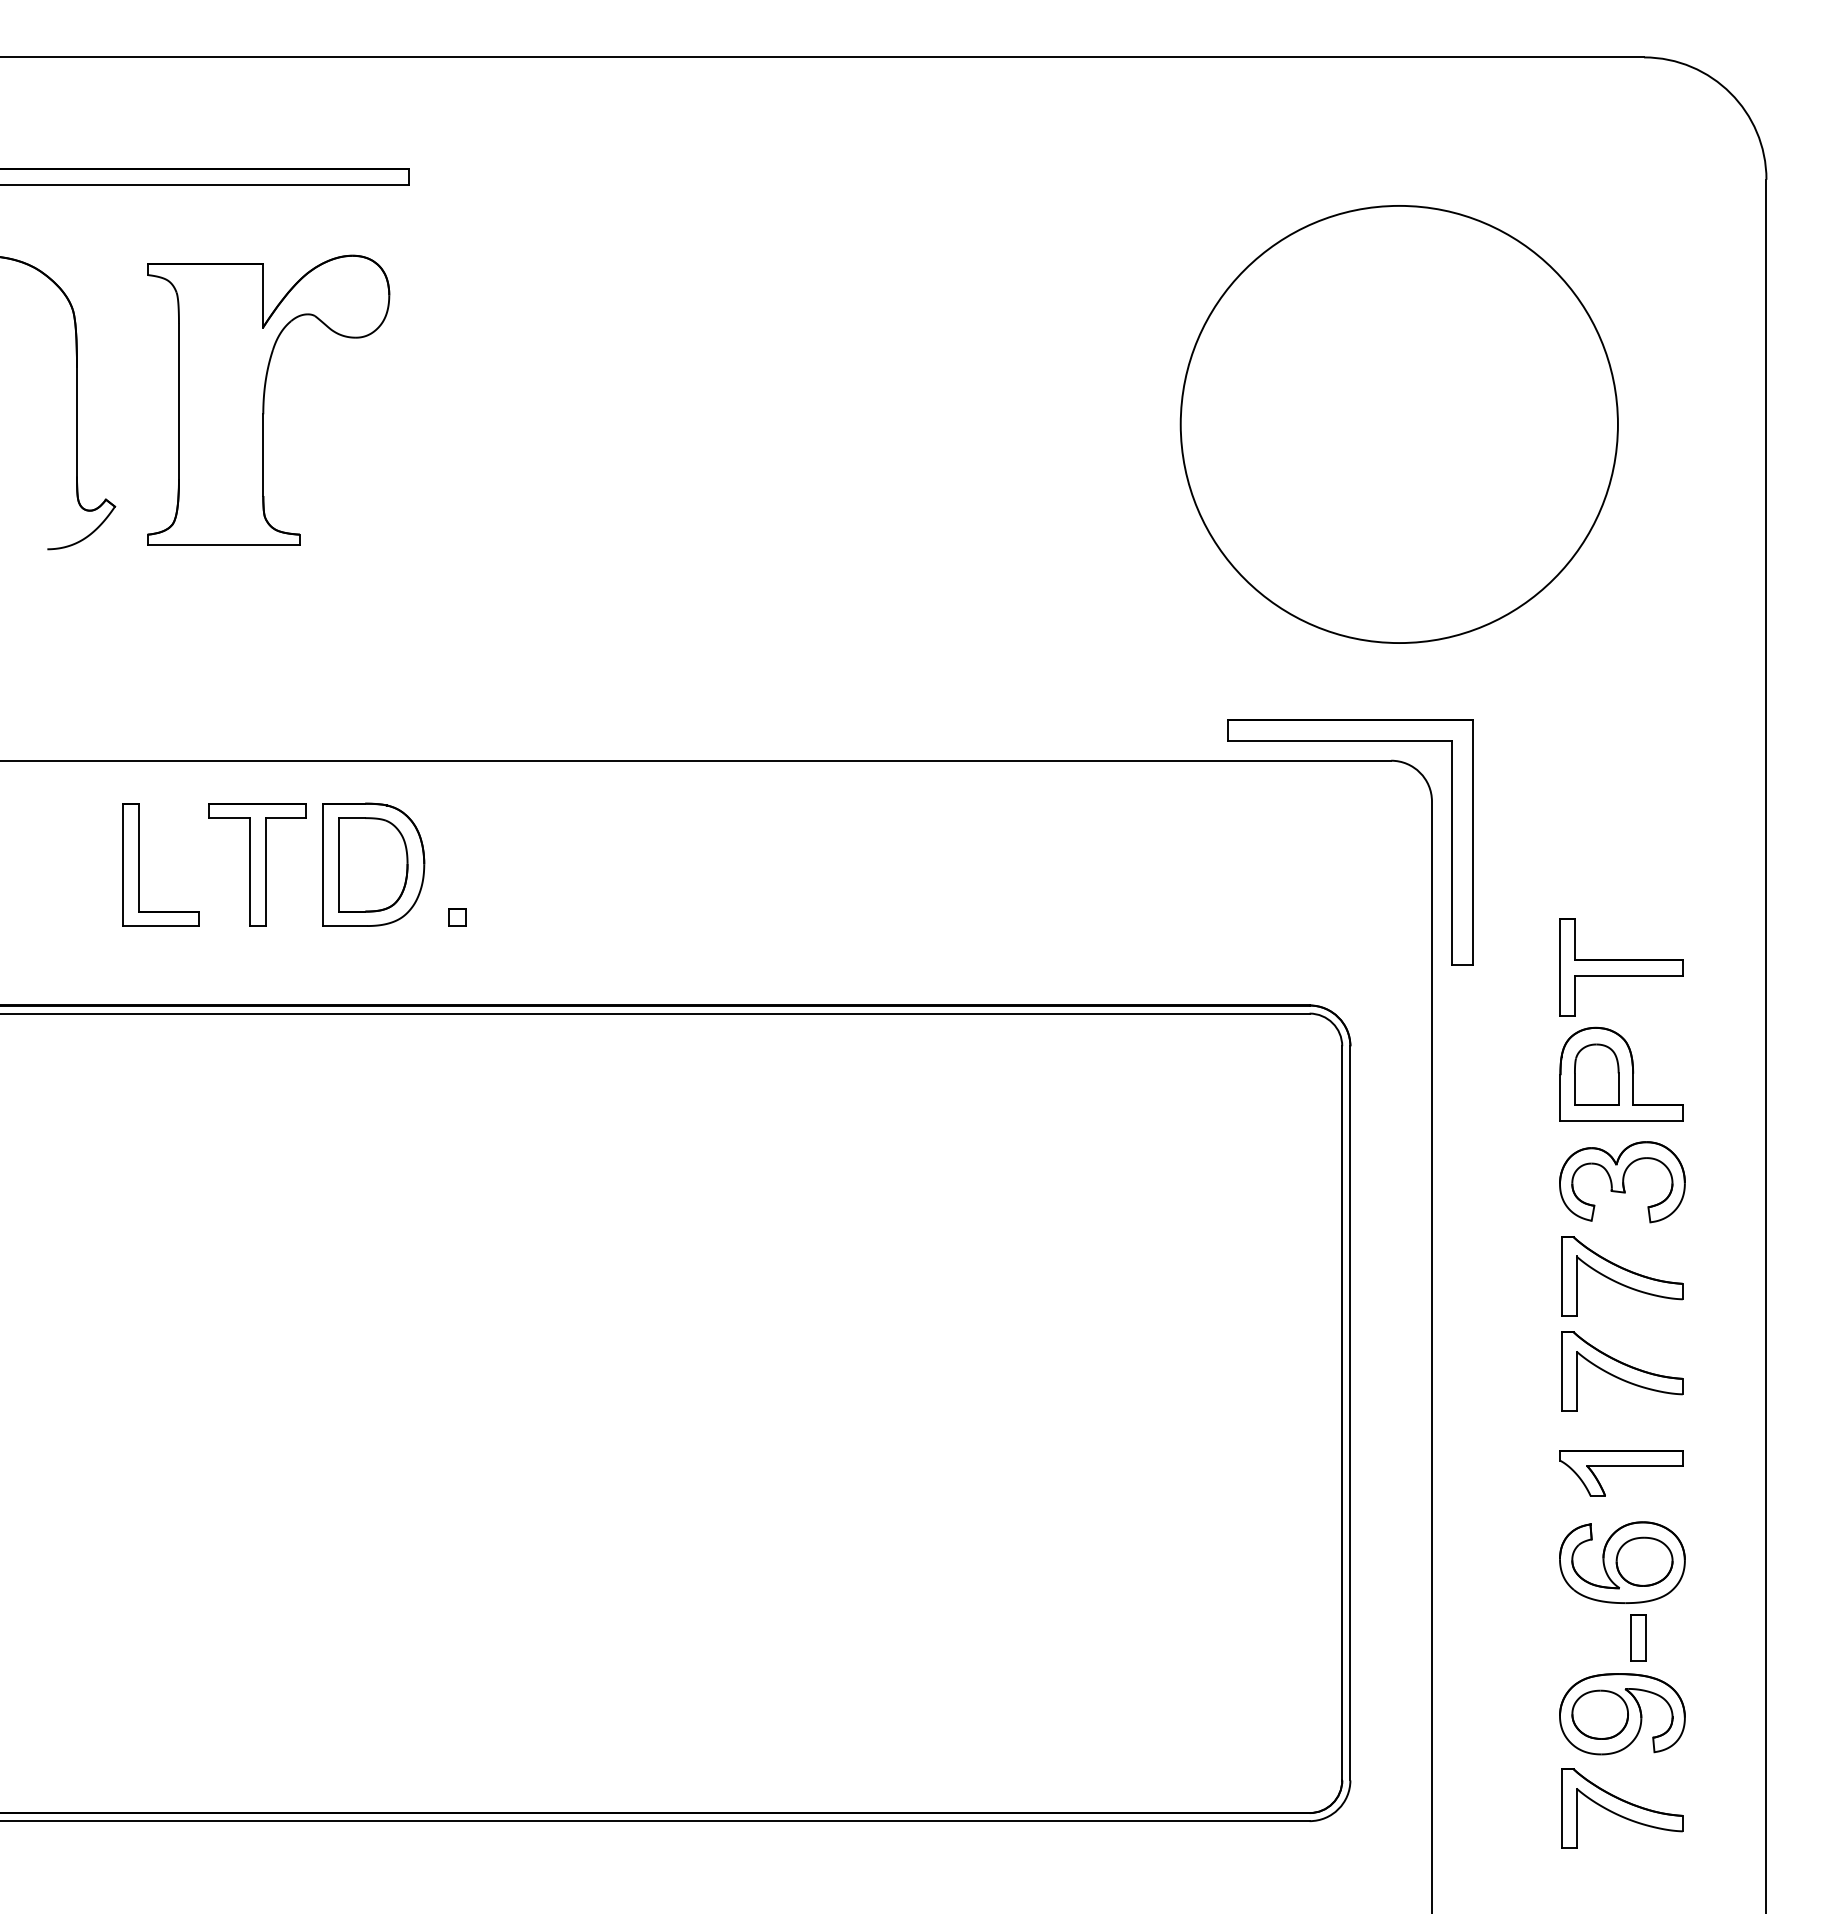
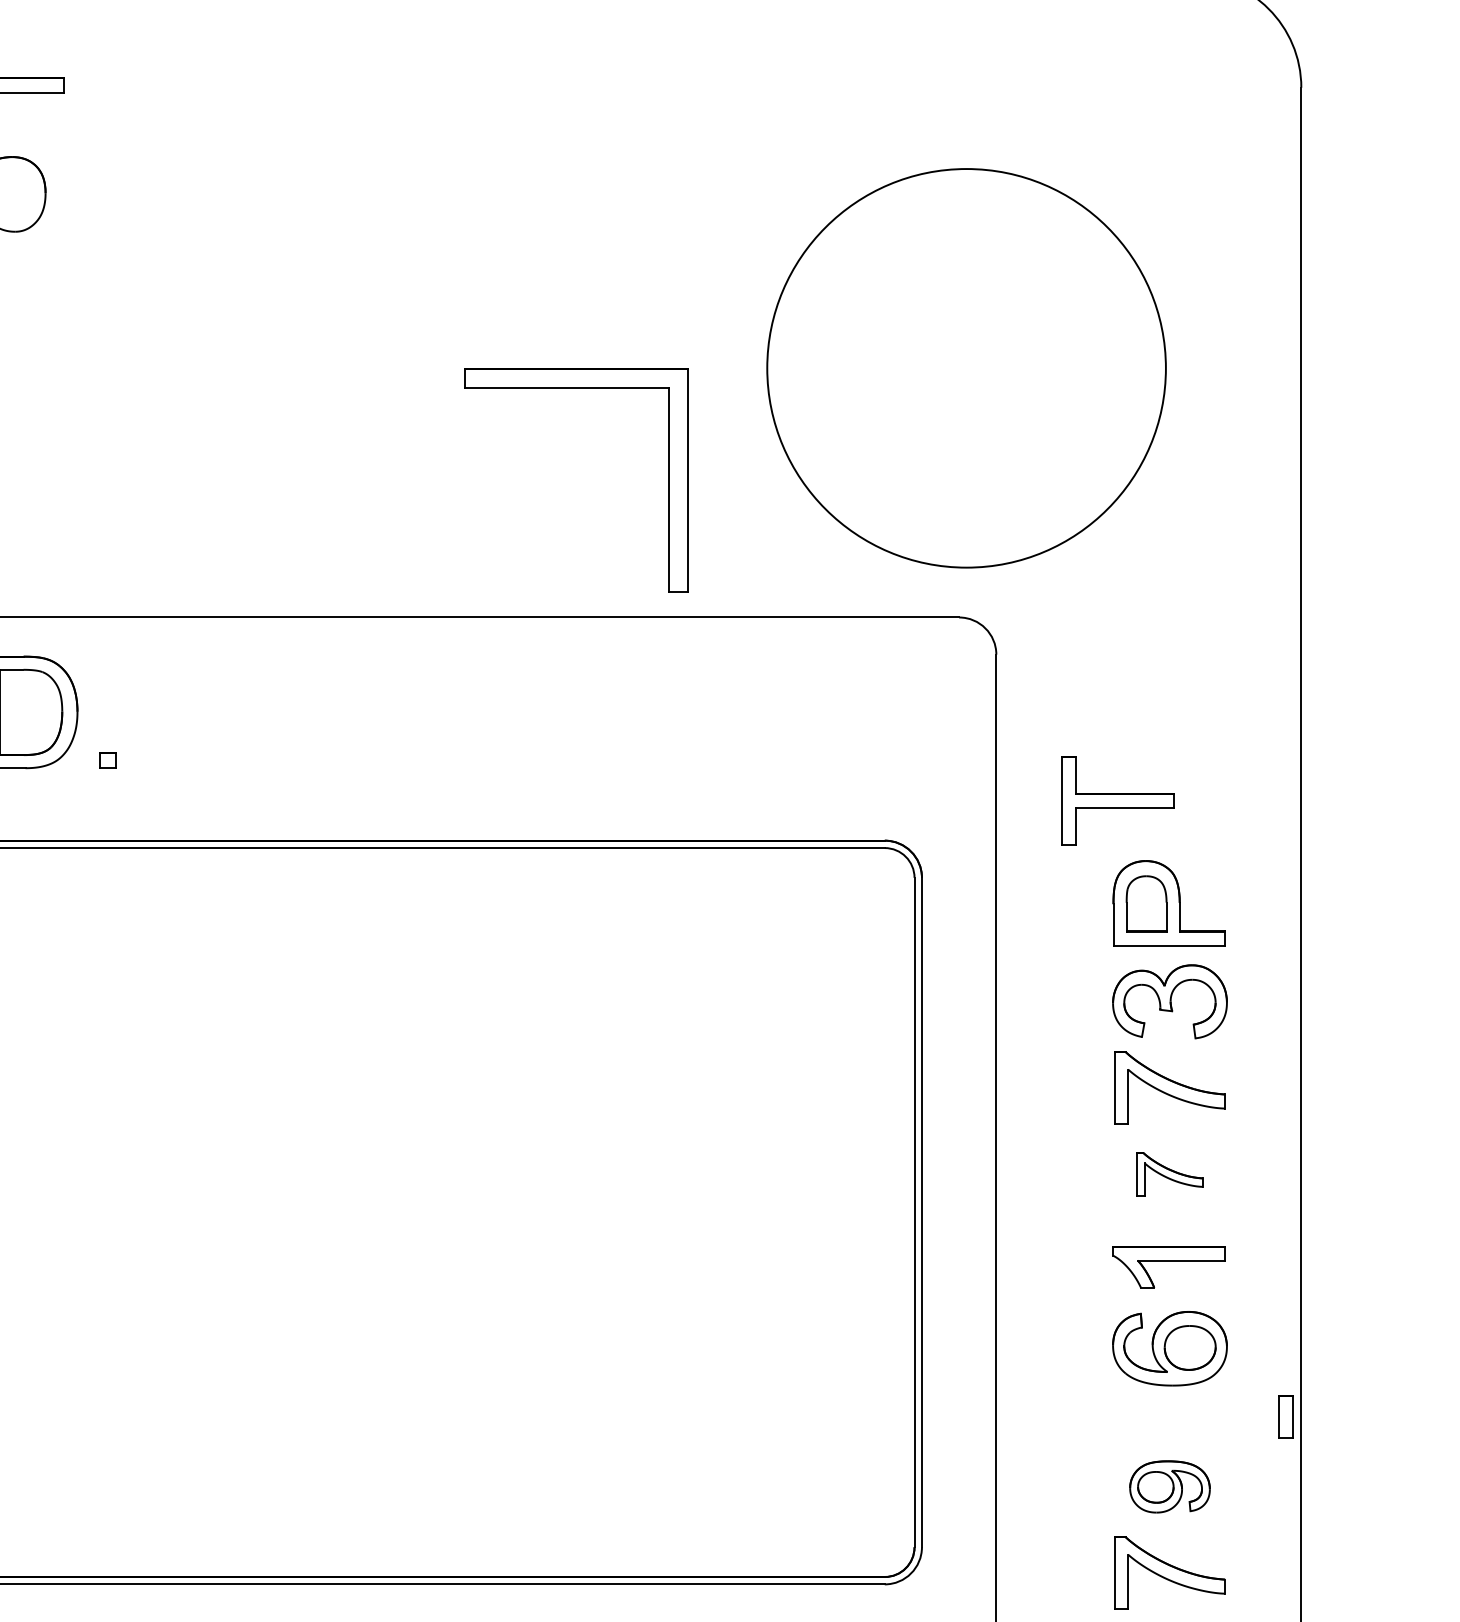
part: (1398, 424) -> (965, 368), moved
part: (1350, 741) -> (576, 388), moved
part: (1621, 967) -> (1118, 800), moved
part: (1622, 1371) -> (1170, 1174), size x0.6
part: (1638, 1637) -> (1285, 1416), moved
part: (1622, 1714) -> (1170, 1487), size x0.7

